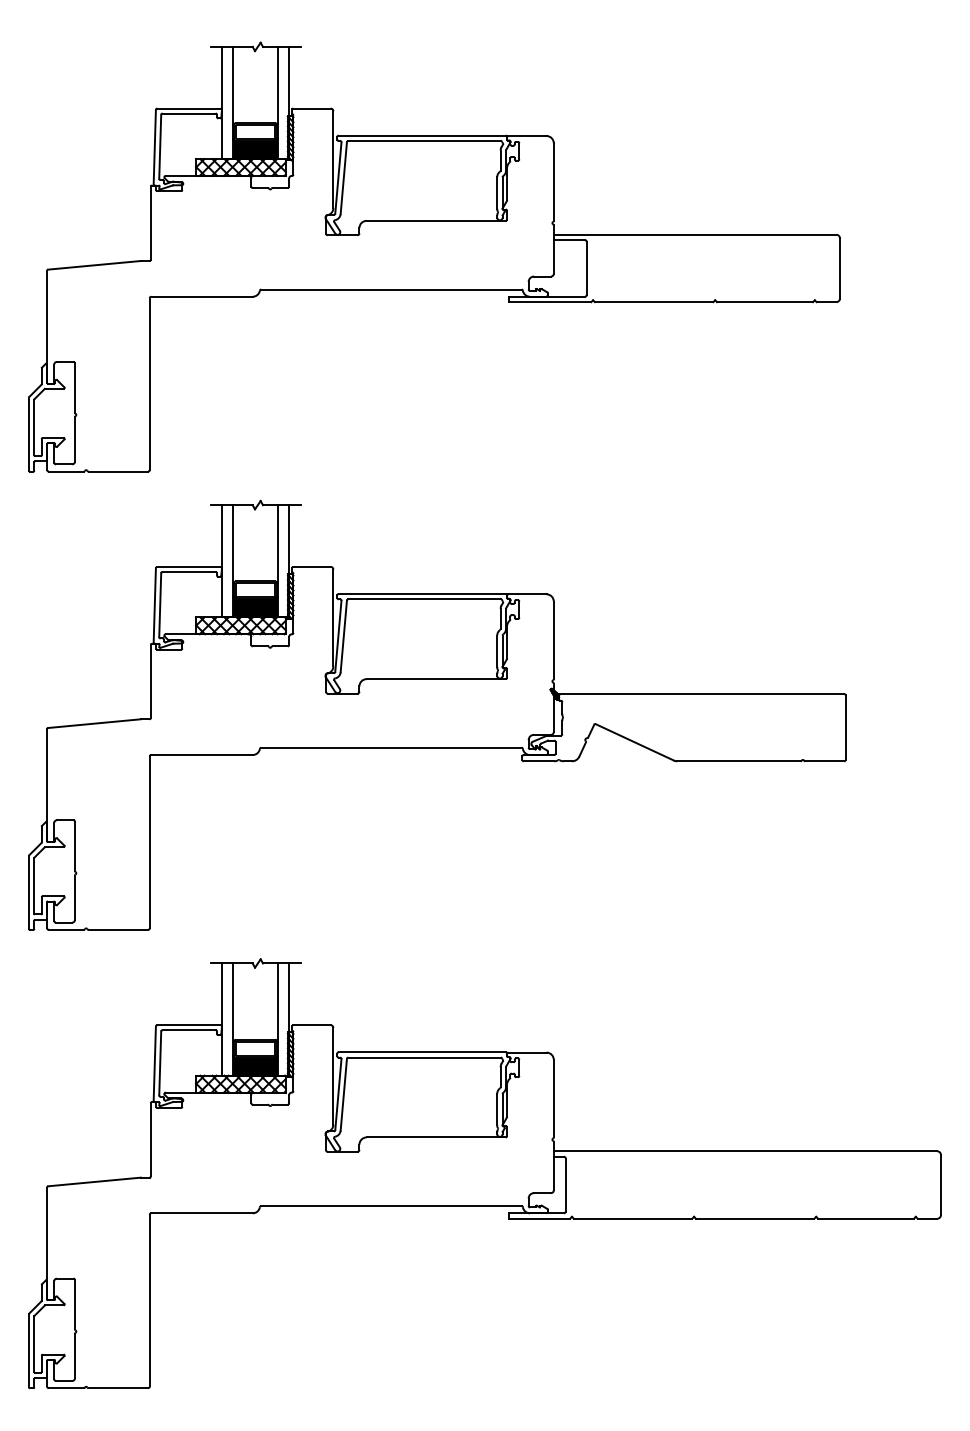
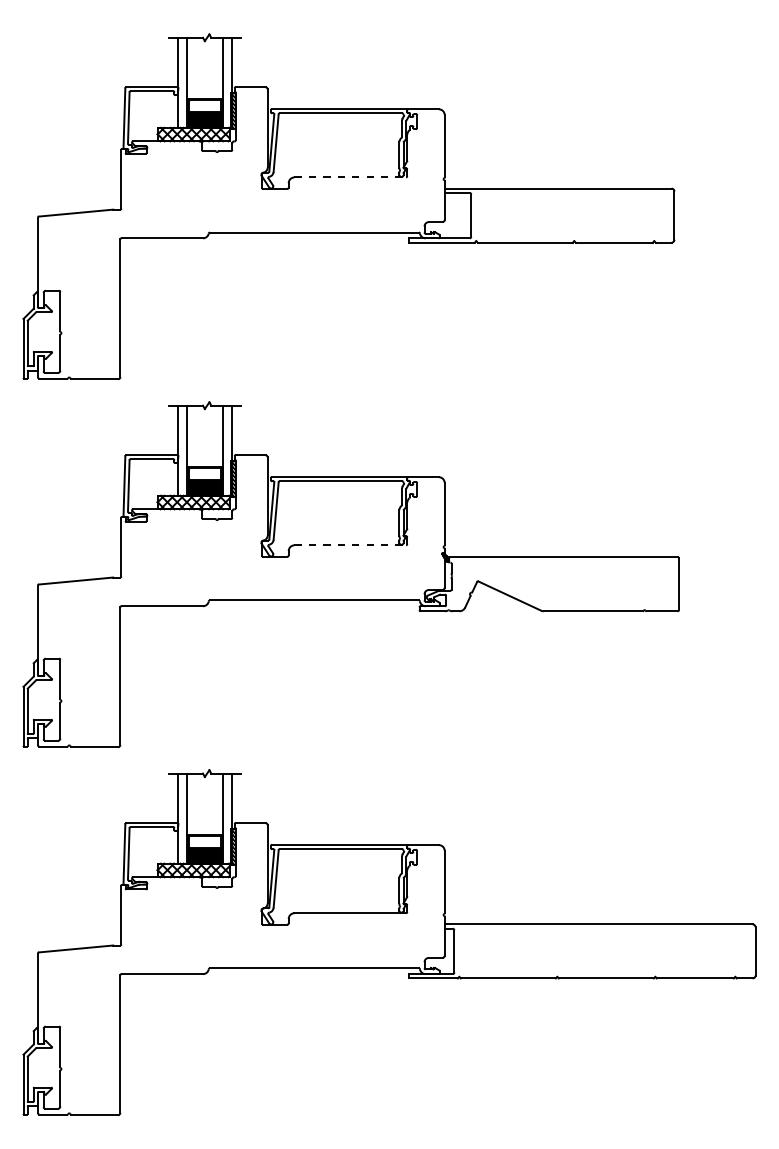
line: (436, 220) -> (350, 177), solid -> dashed
line: (436, 679) -> (350, 545), solid -> dashed

